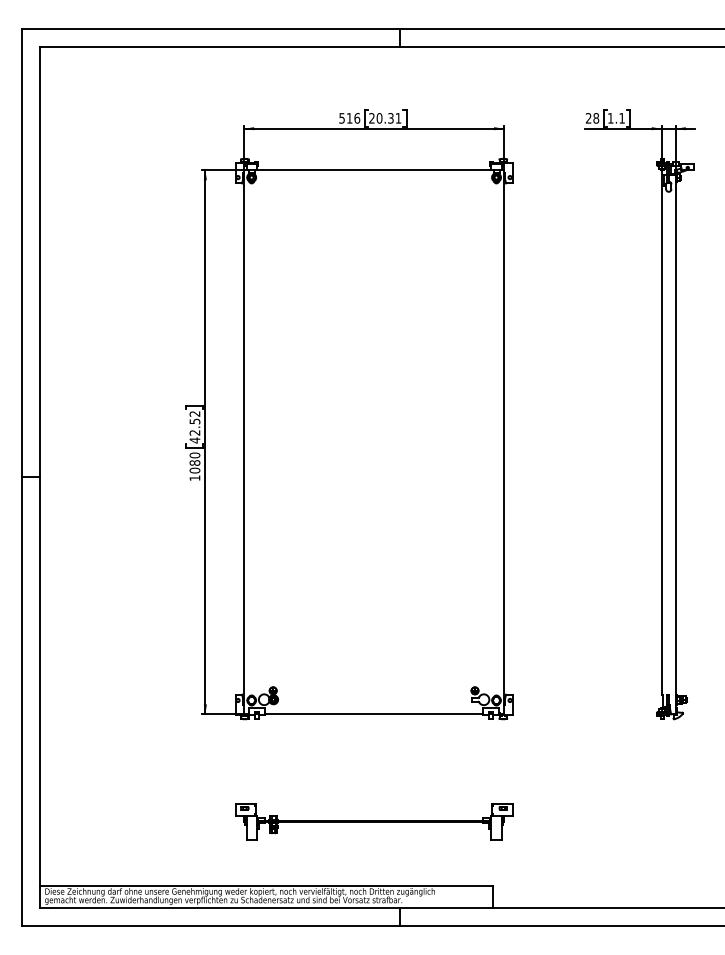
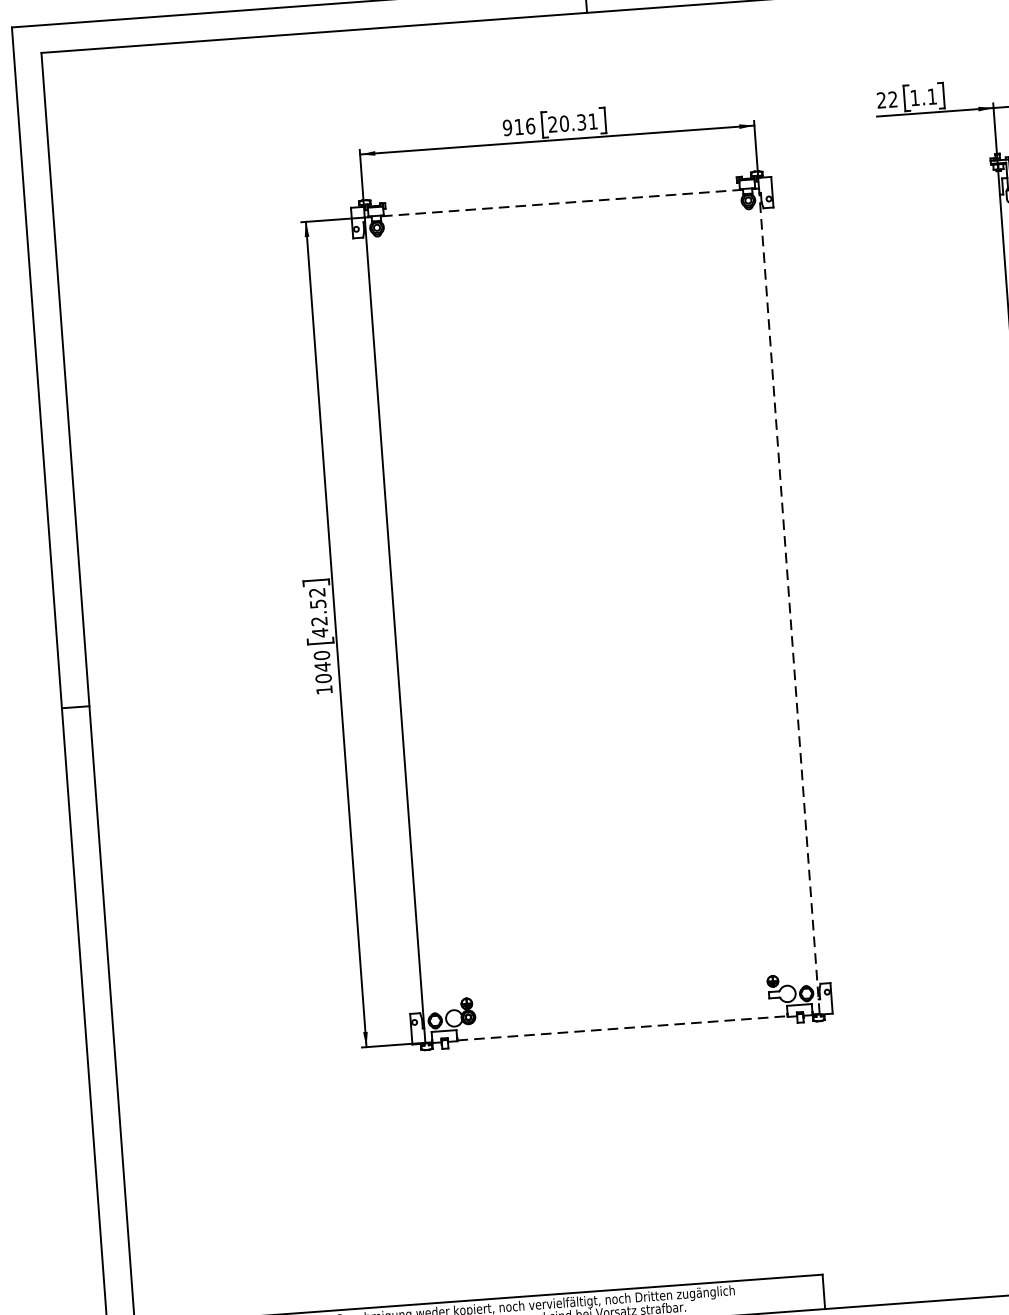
text: (341, 118) -> (506, 128), 516 -> 916
text: (596, 118) -> (893, 99), 28 -> 22
line: (373, 170) -> (561, 203), solid -> dashed
line: (504, 441) -> (789, 599), solid -> dashed
text: (194, 463) -> (322, 667), 1080 -> 1040
line: (374, 714) -> (623, 1028), solid -> dashed
part: (374, 821) -> (635, 1190), removed

